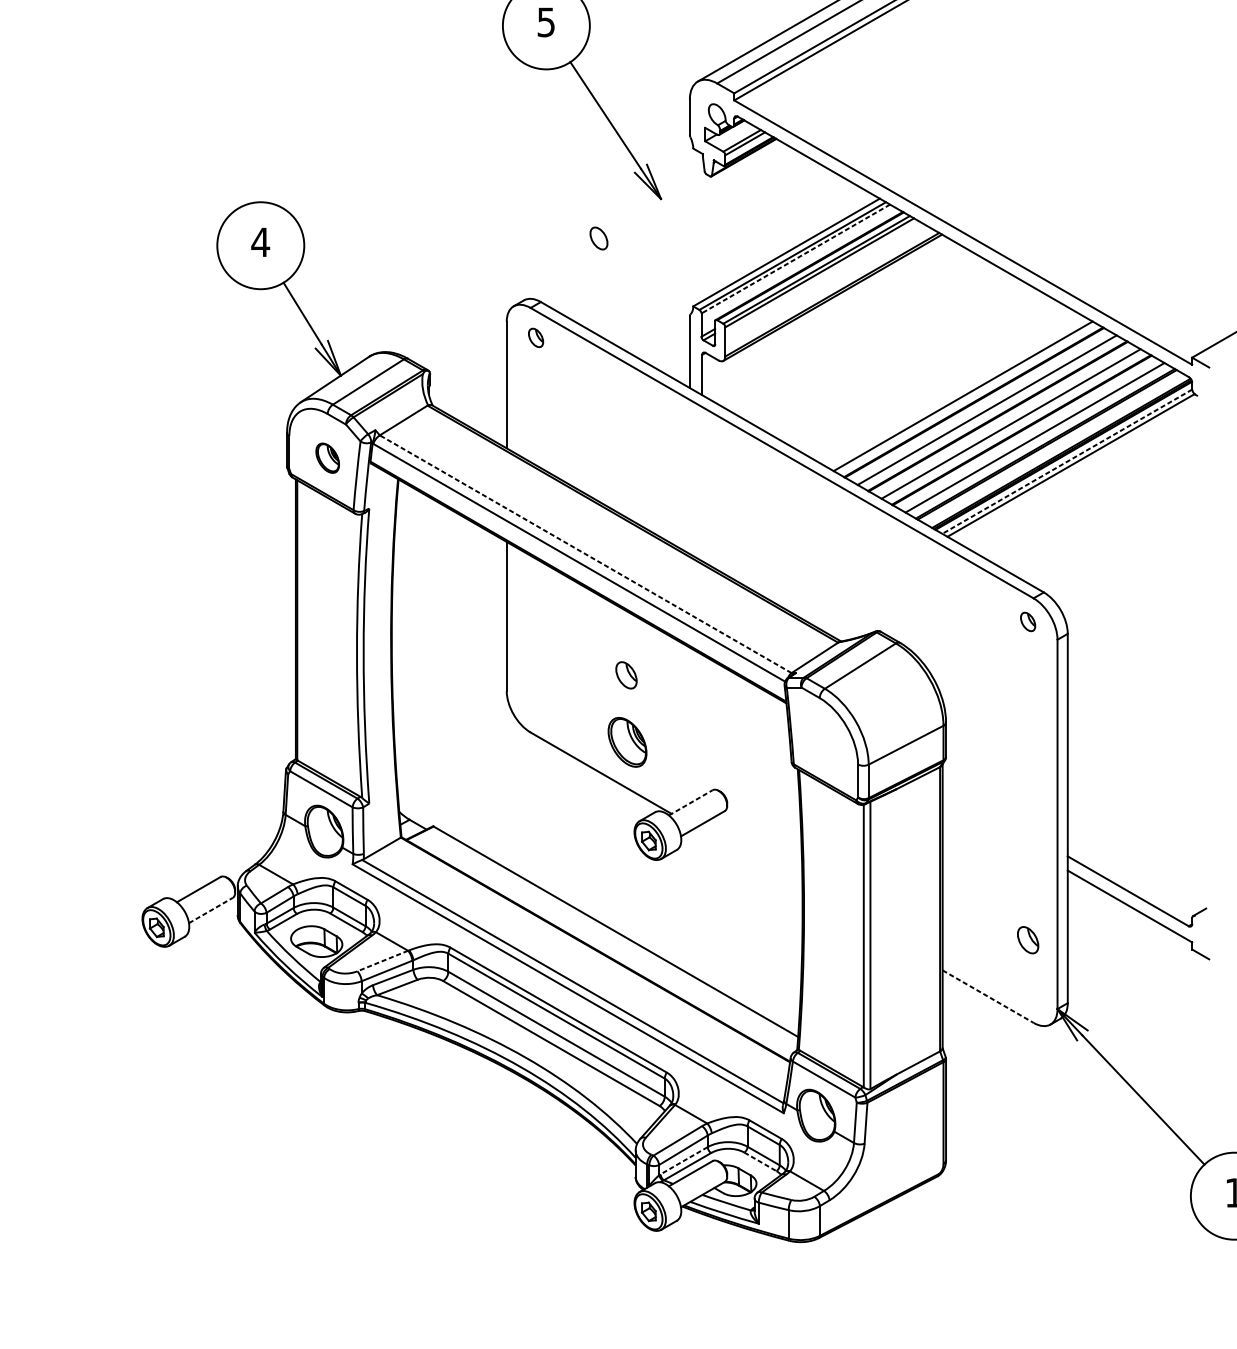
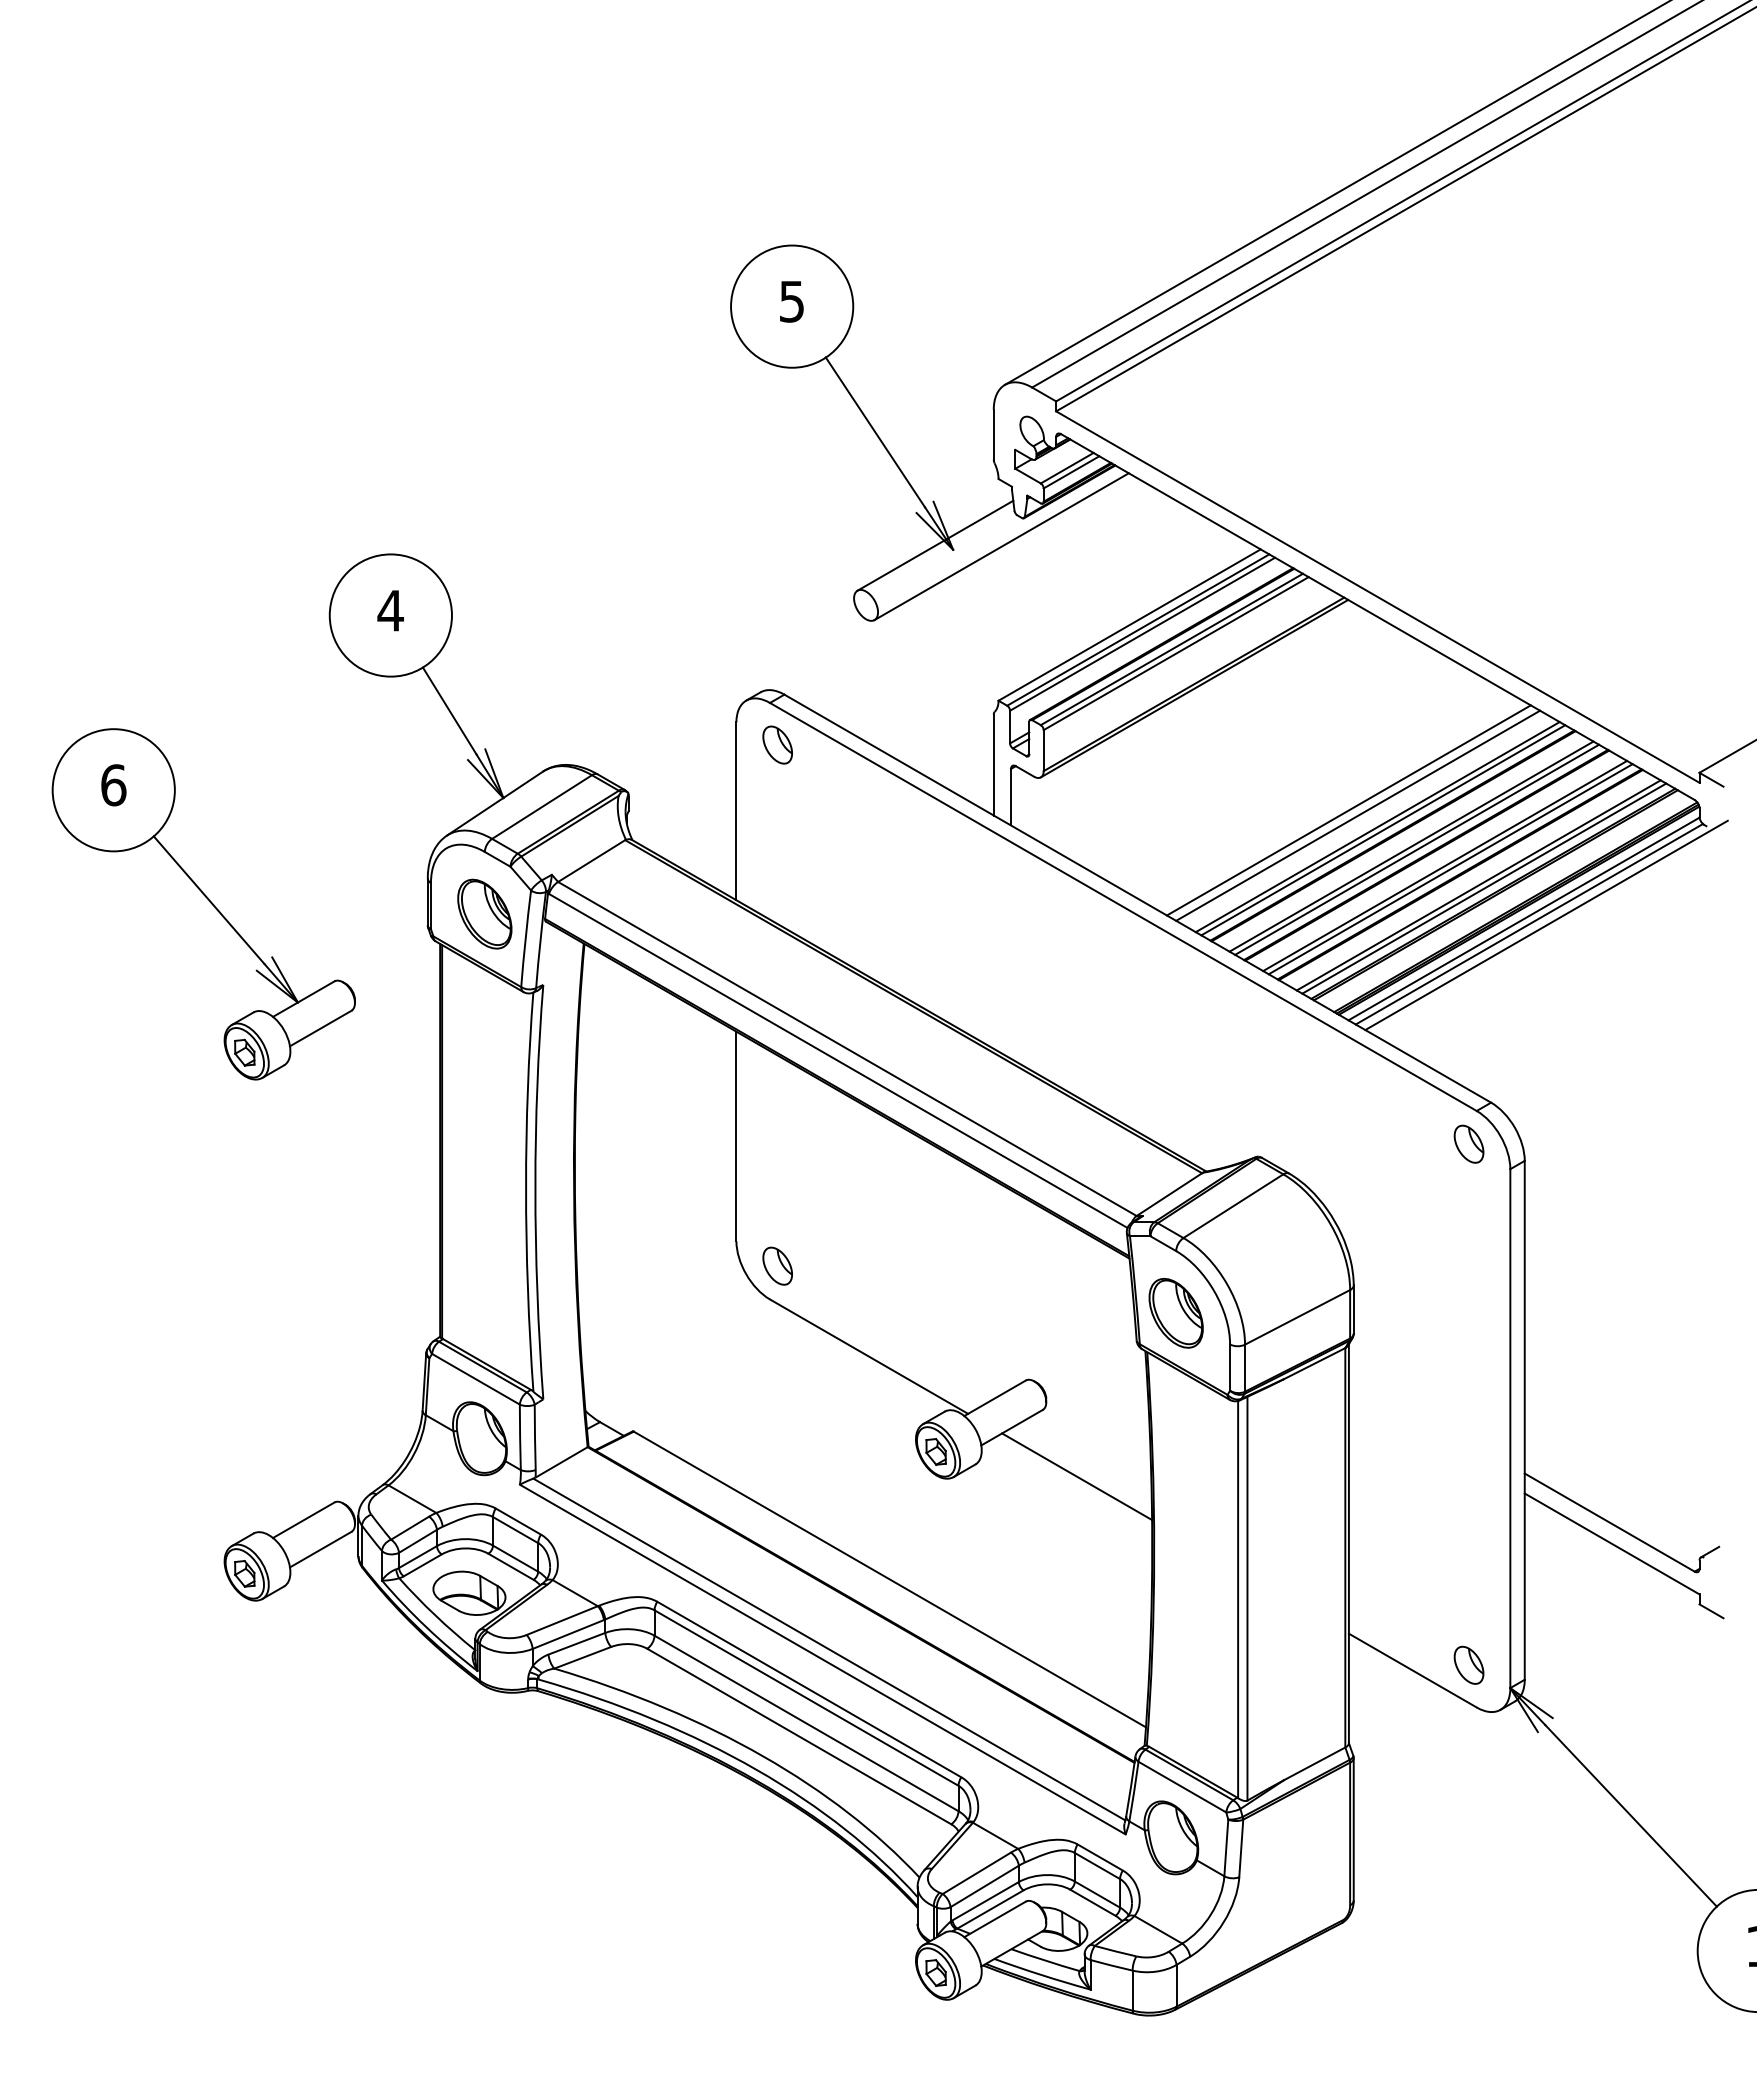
line: (648, 195) -> (935, 545), added
line: (695, 196) -> (1001, 546), added
line: (795, 259) -> (1142, 634), dashed -> solid
part: (535, 337) -> (777, 744), size x1.43
line: (942, 384) -> (1348, 810), added
line: (949, 388) -> (1358, 815), added
line: (967, 398) -> (1383, 830), added
line: (991, 412) -> (1417, 849), added
line: (1014, 426) -> (1450, 869), added
line: (1039, 440) -> (1484, 888), added
part: (131, 449) -> (209, 902), added
part: (327, 457) -> (484, 913), size x1.67
line: (1067, 461) -> (1524, 918), dashed -> solid
line: (1083, 466) -> (1546, 925), added
line: (585, 553) -> (846, 1048), dashed -> solid
part: (1027, 621) -> (1468, 1143), size x1.43
part: (626, 674) -> (777, 1265), moved
part: (627, 742) -> (1175, 1313), moved
line: (691, 802) -> (995, 1398), dashed -> solid
line: (749, 858) -> (1077, 1476), added
line: (211, 910) -> (321, 1549), dashed -> solid
part: (1027, 939) -> (1468, 1664), moved
line: (382, 960) -> (561, 1620), dashed -> solid
line: (987, 996) -> (1412, 1670), dashed -> solid
line: (683, 1160) -> (985, 1901), dashed -> solid
line: (760, 1162) -> (1093, 1903), dashed -> solid

